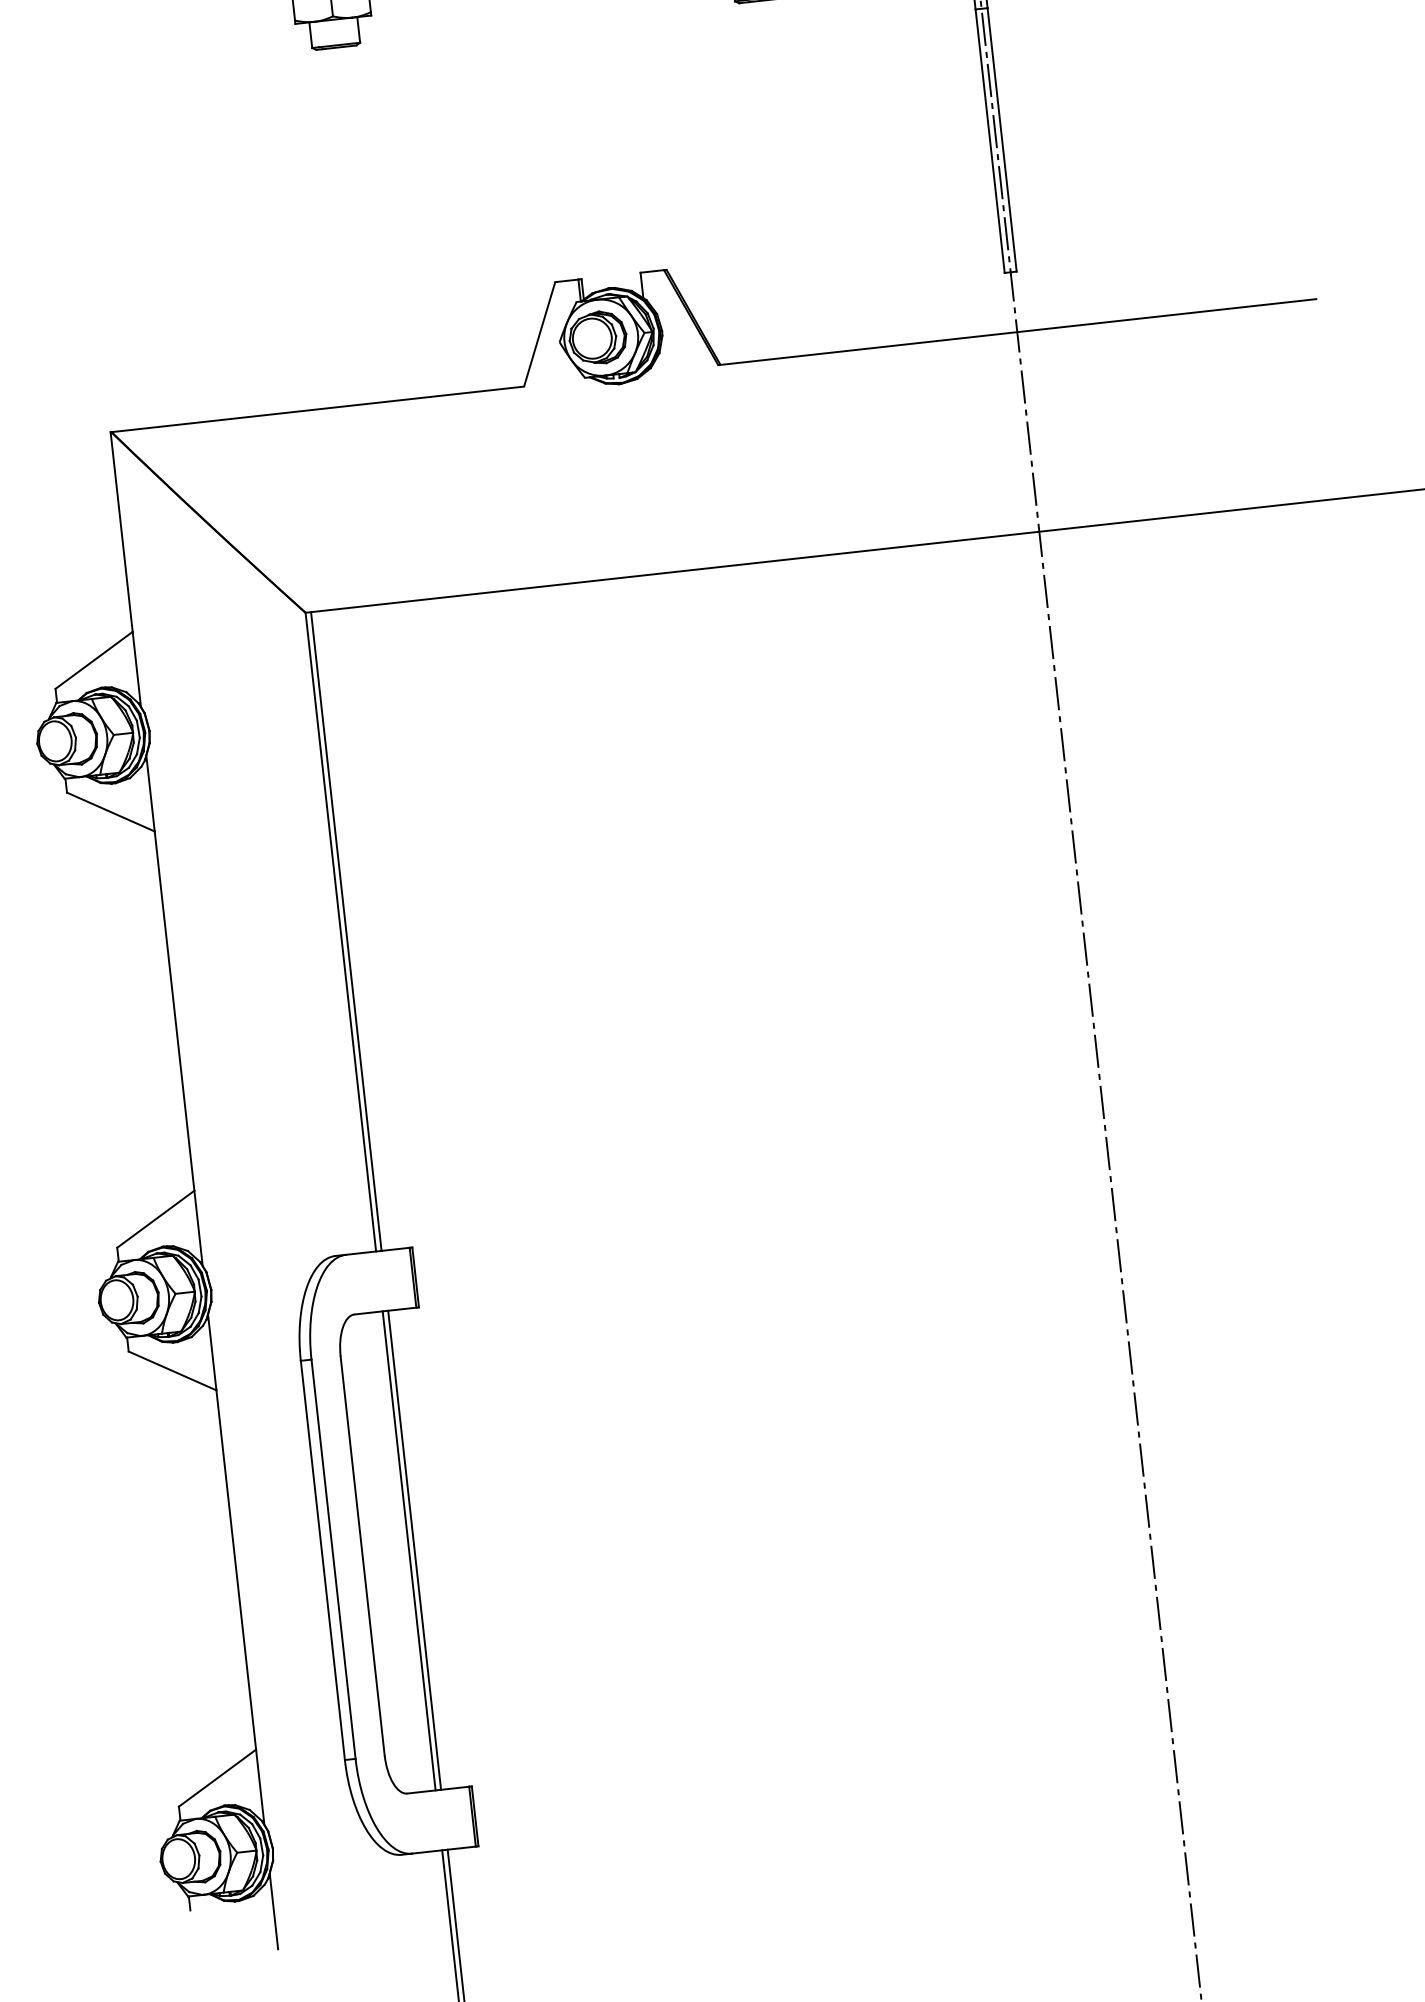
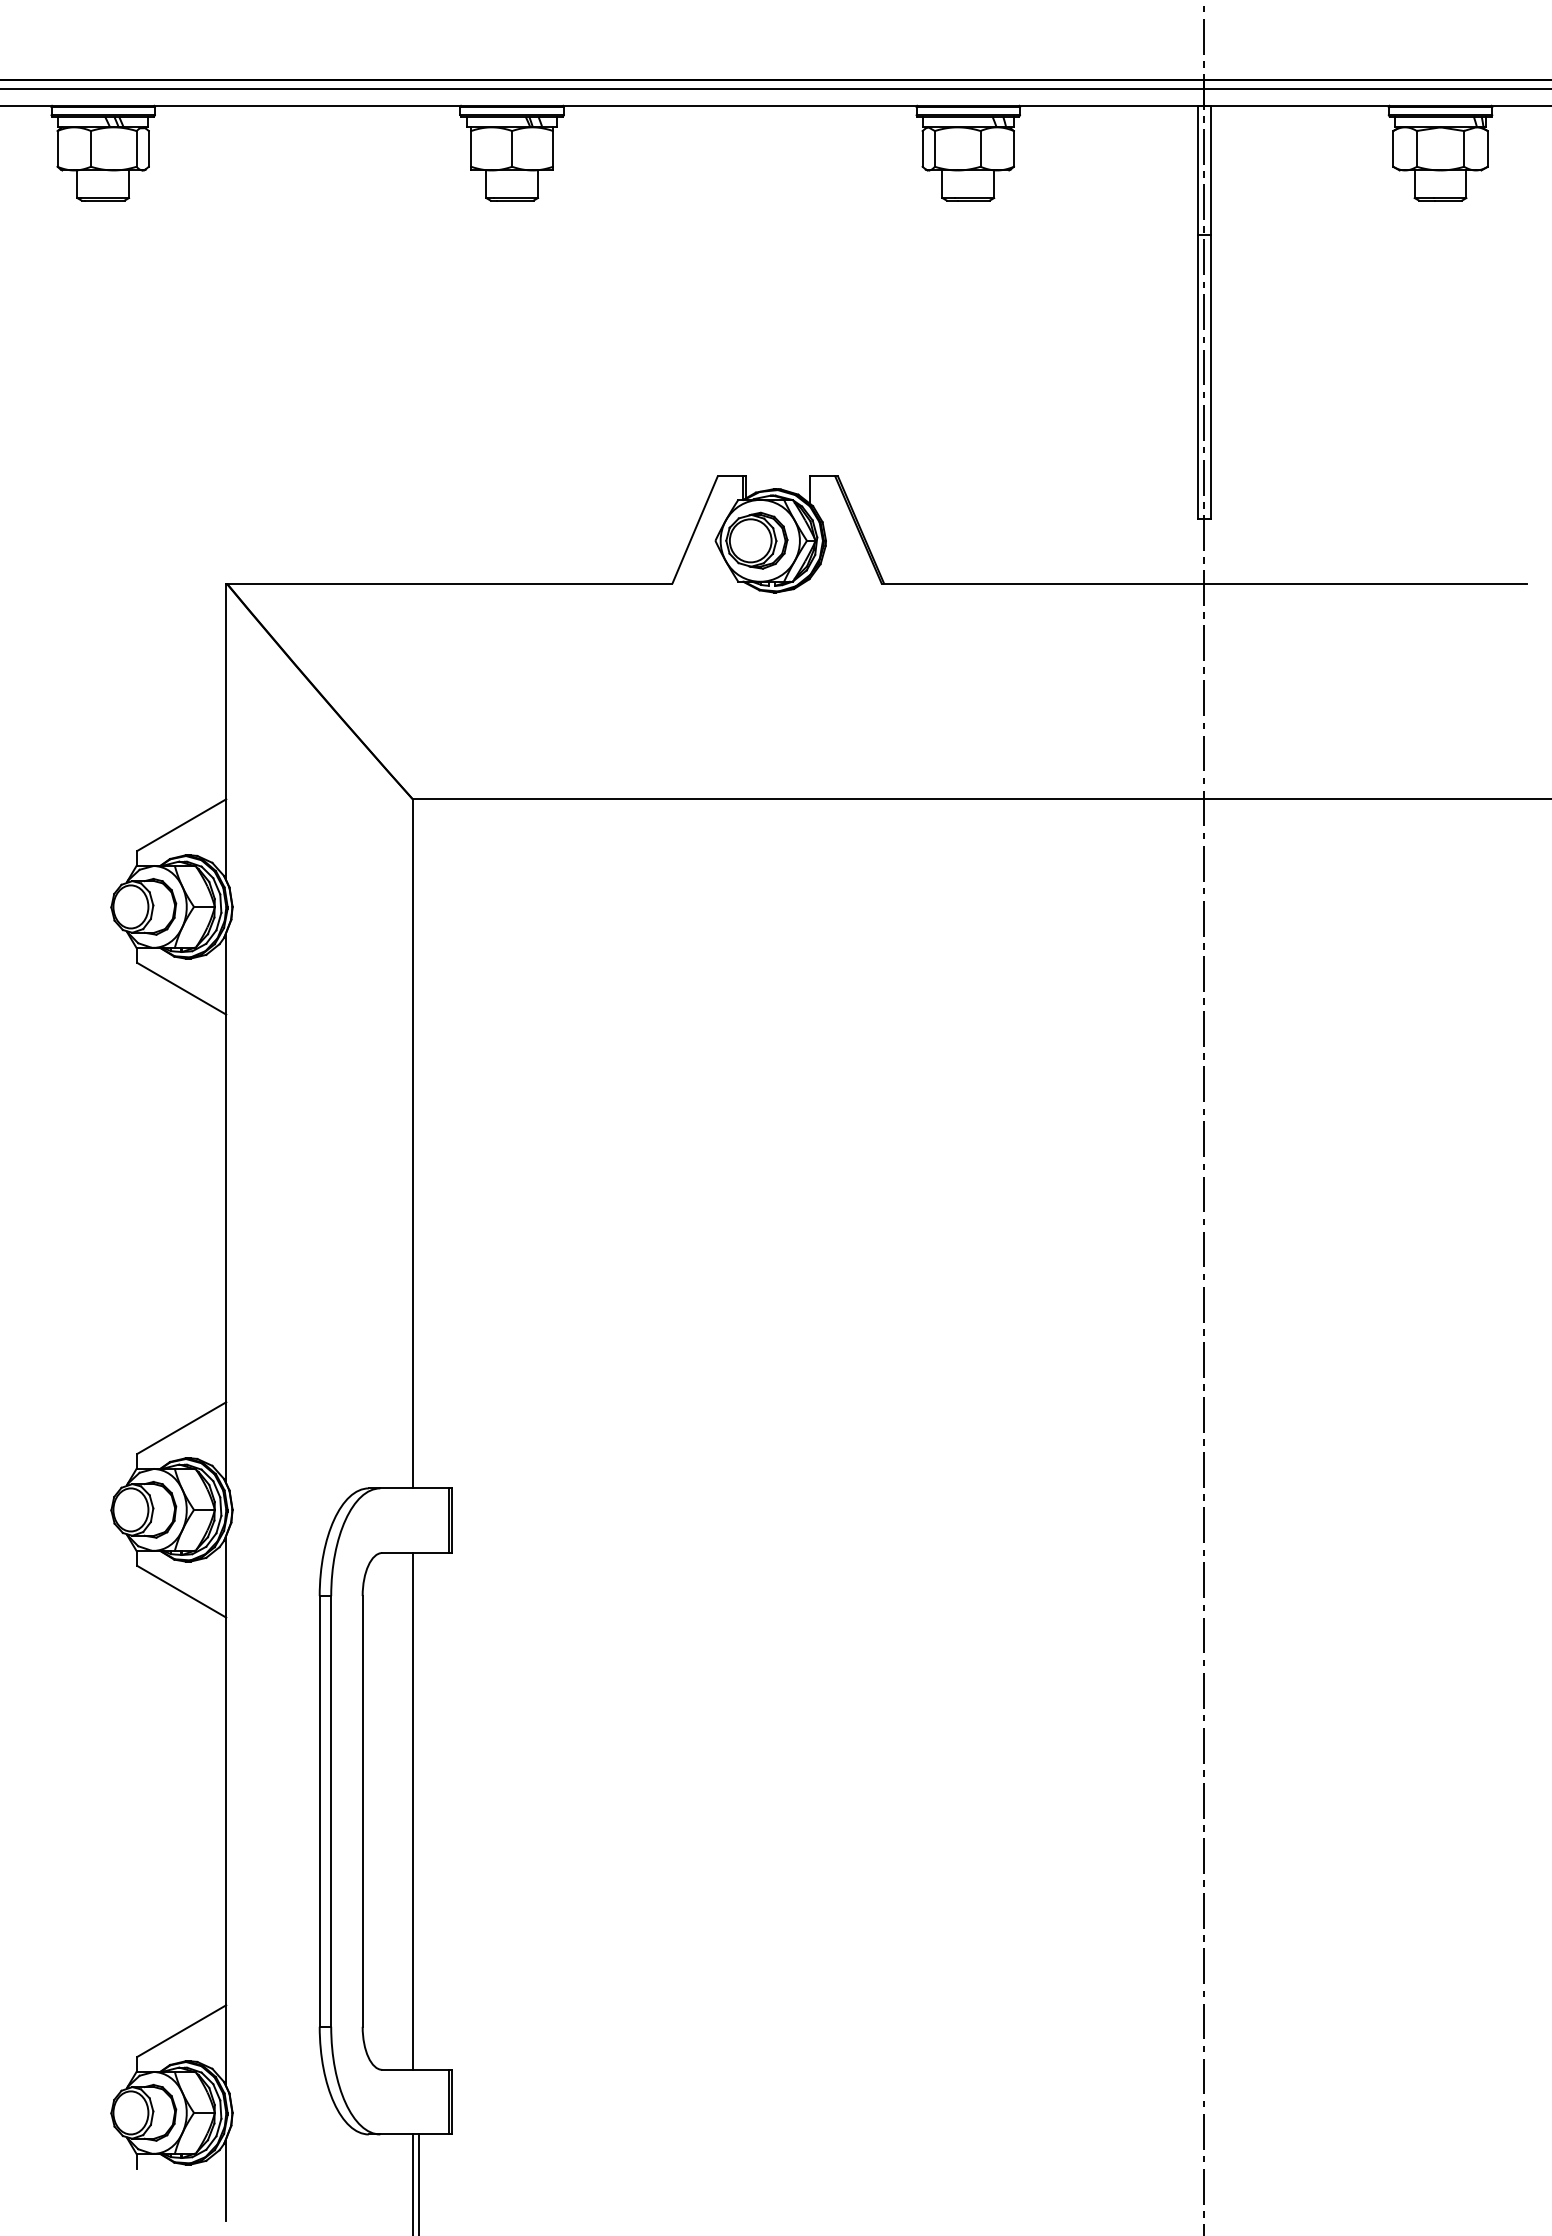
line: (346, 931) -> (418, 1143), removed
line: (414, 1550) -> (418, 1811), removed

